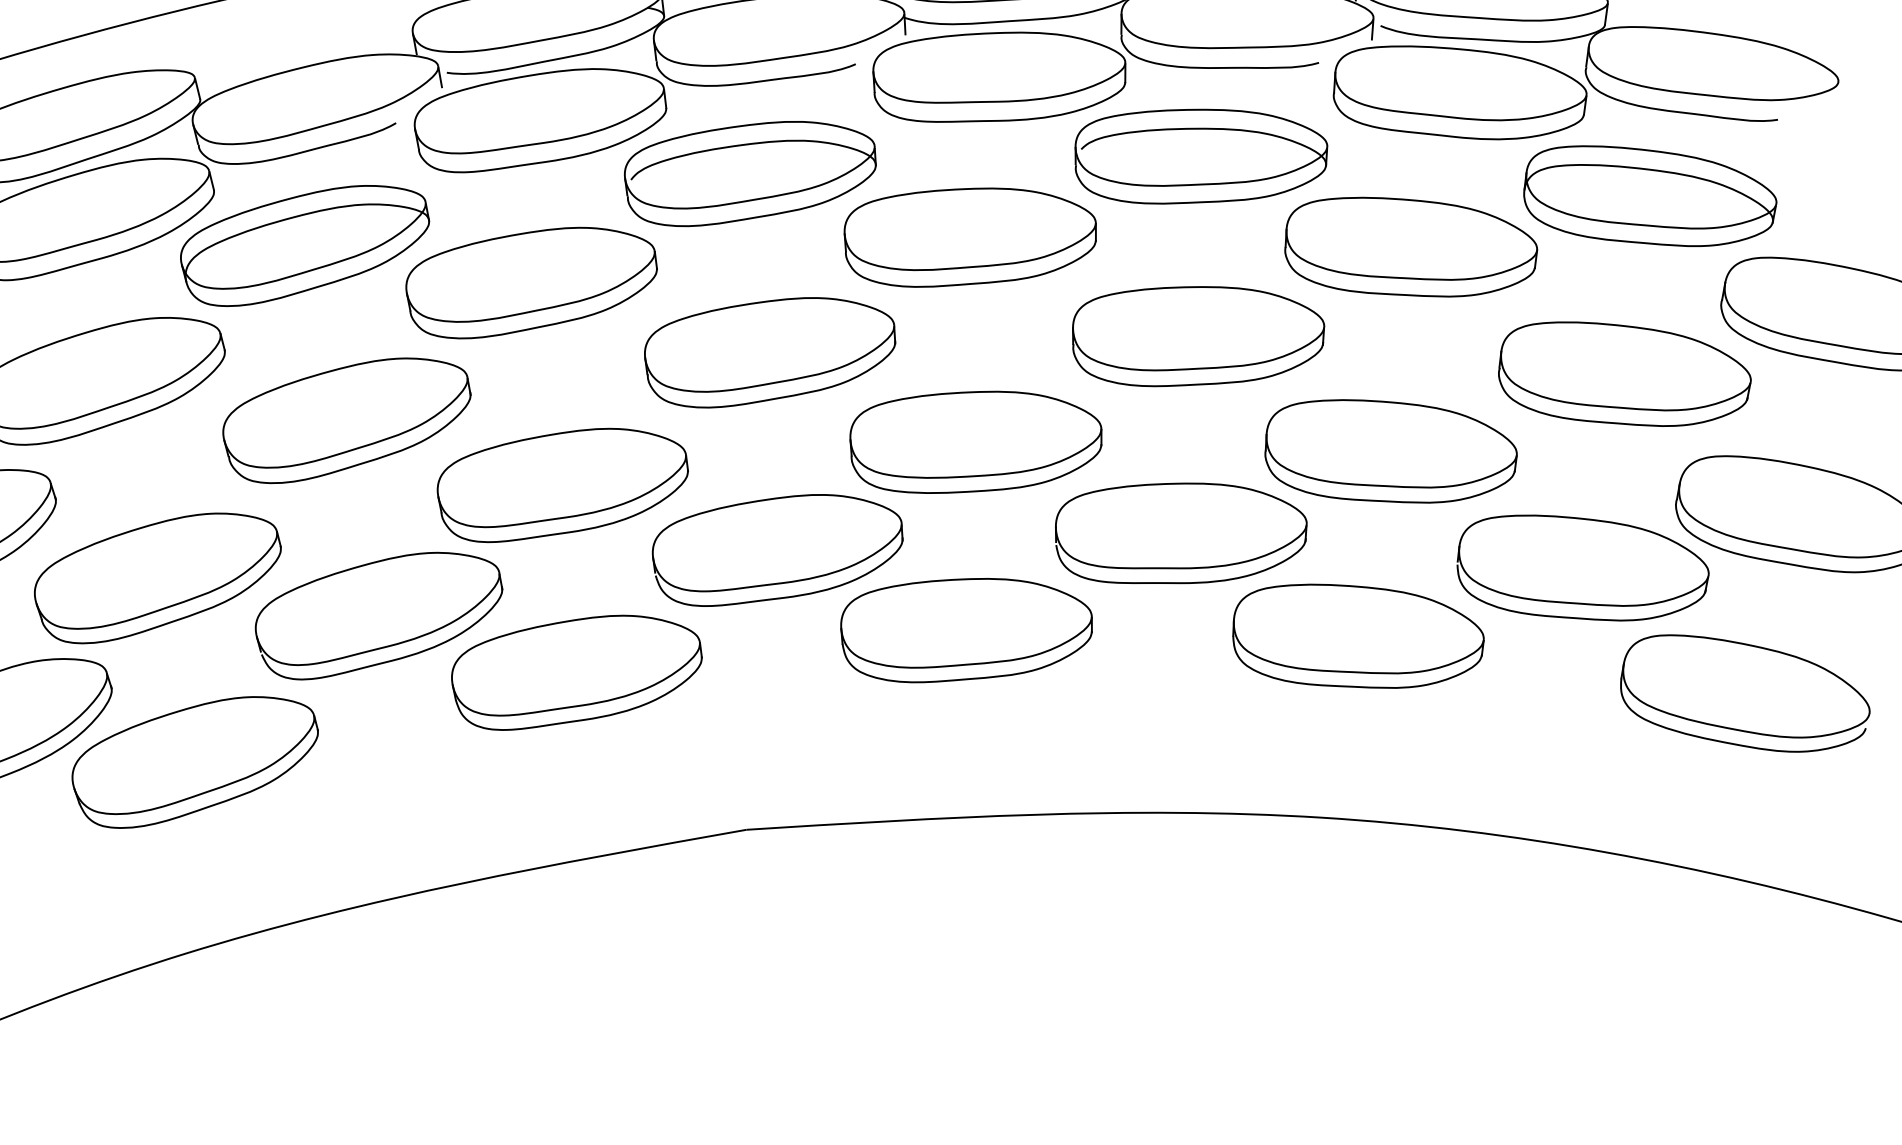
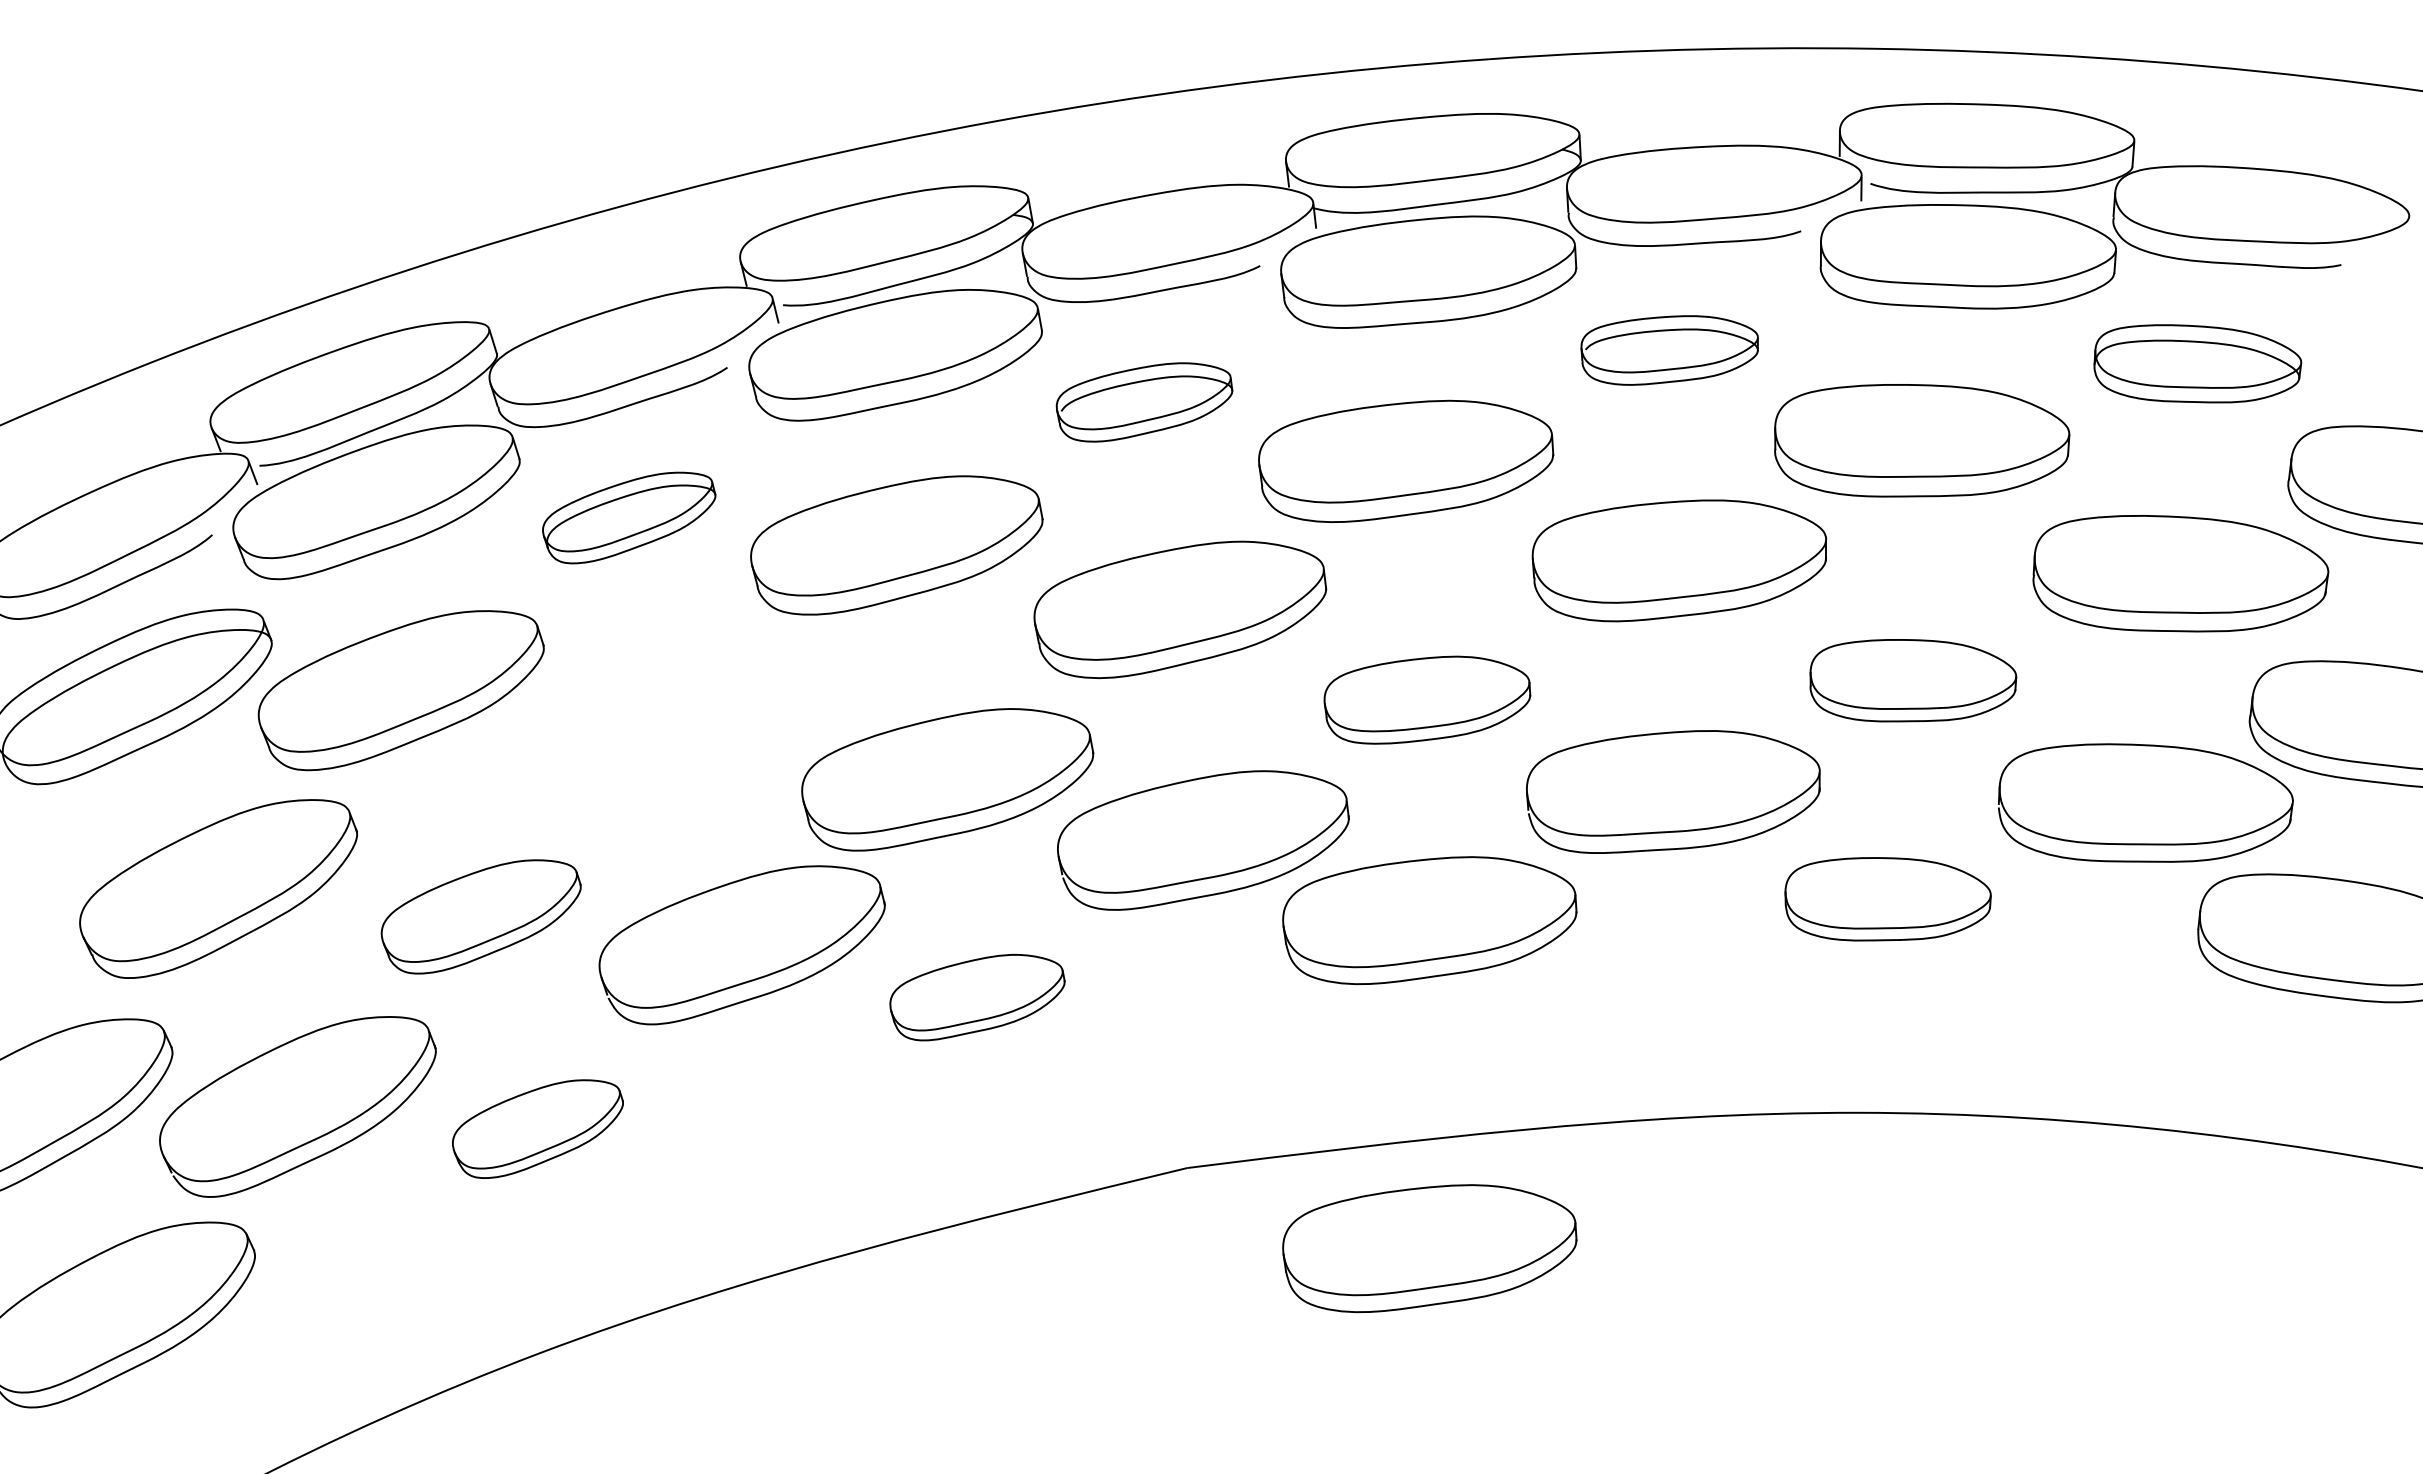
part: (1200, 157) -> (1669, 350), size x0.6
part: (750, 174) -> (1144, 402), size x0.6
part: (1650, 196) -> (2197, 363), size x0.7
part: (303, 245) -> (628, 517), size x0.6
part: (346, 421) -> (690, 719), removed
part: (975, 443) -> (1427, 700), size x0.7
part: (1391, 451) -> (1913, 680), size x0.7
part: (157, 578) -> (481, 916), size x0.7
part: (1357, 637) -> (1887, 899), size x0.7
part: (576, 673) -> (977, 997), size x0.6
part: (194, 762) -> (537, 1128), size x0.6
part: (948, 911) -> (1429, 1248), added

